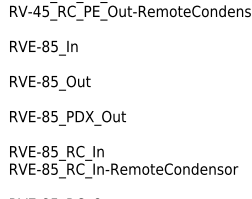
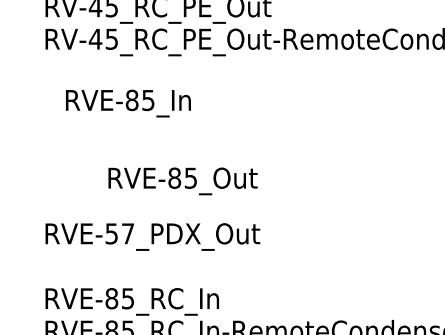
text: (43, 47) -> (127, 102), moved
text: (50, 82) -> (183, 180), moved
text: (49, 116) -> (118, 233), RVE-85_PDX_Out -> RVE-57_PDX_Out

